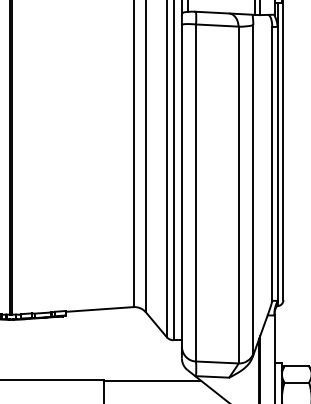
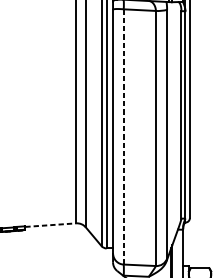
line: (195, 192) -> (123, 136), solid -> dashed
line: (99, 309) -> (50, 225), solid -> dashed

